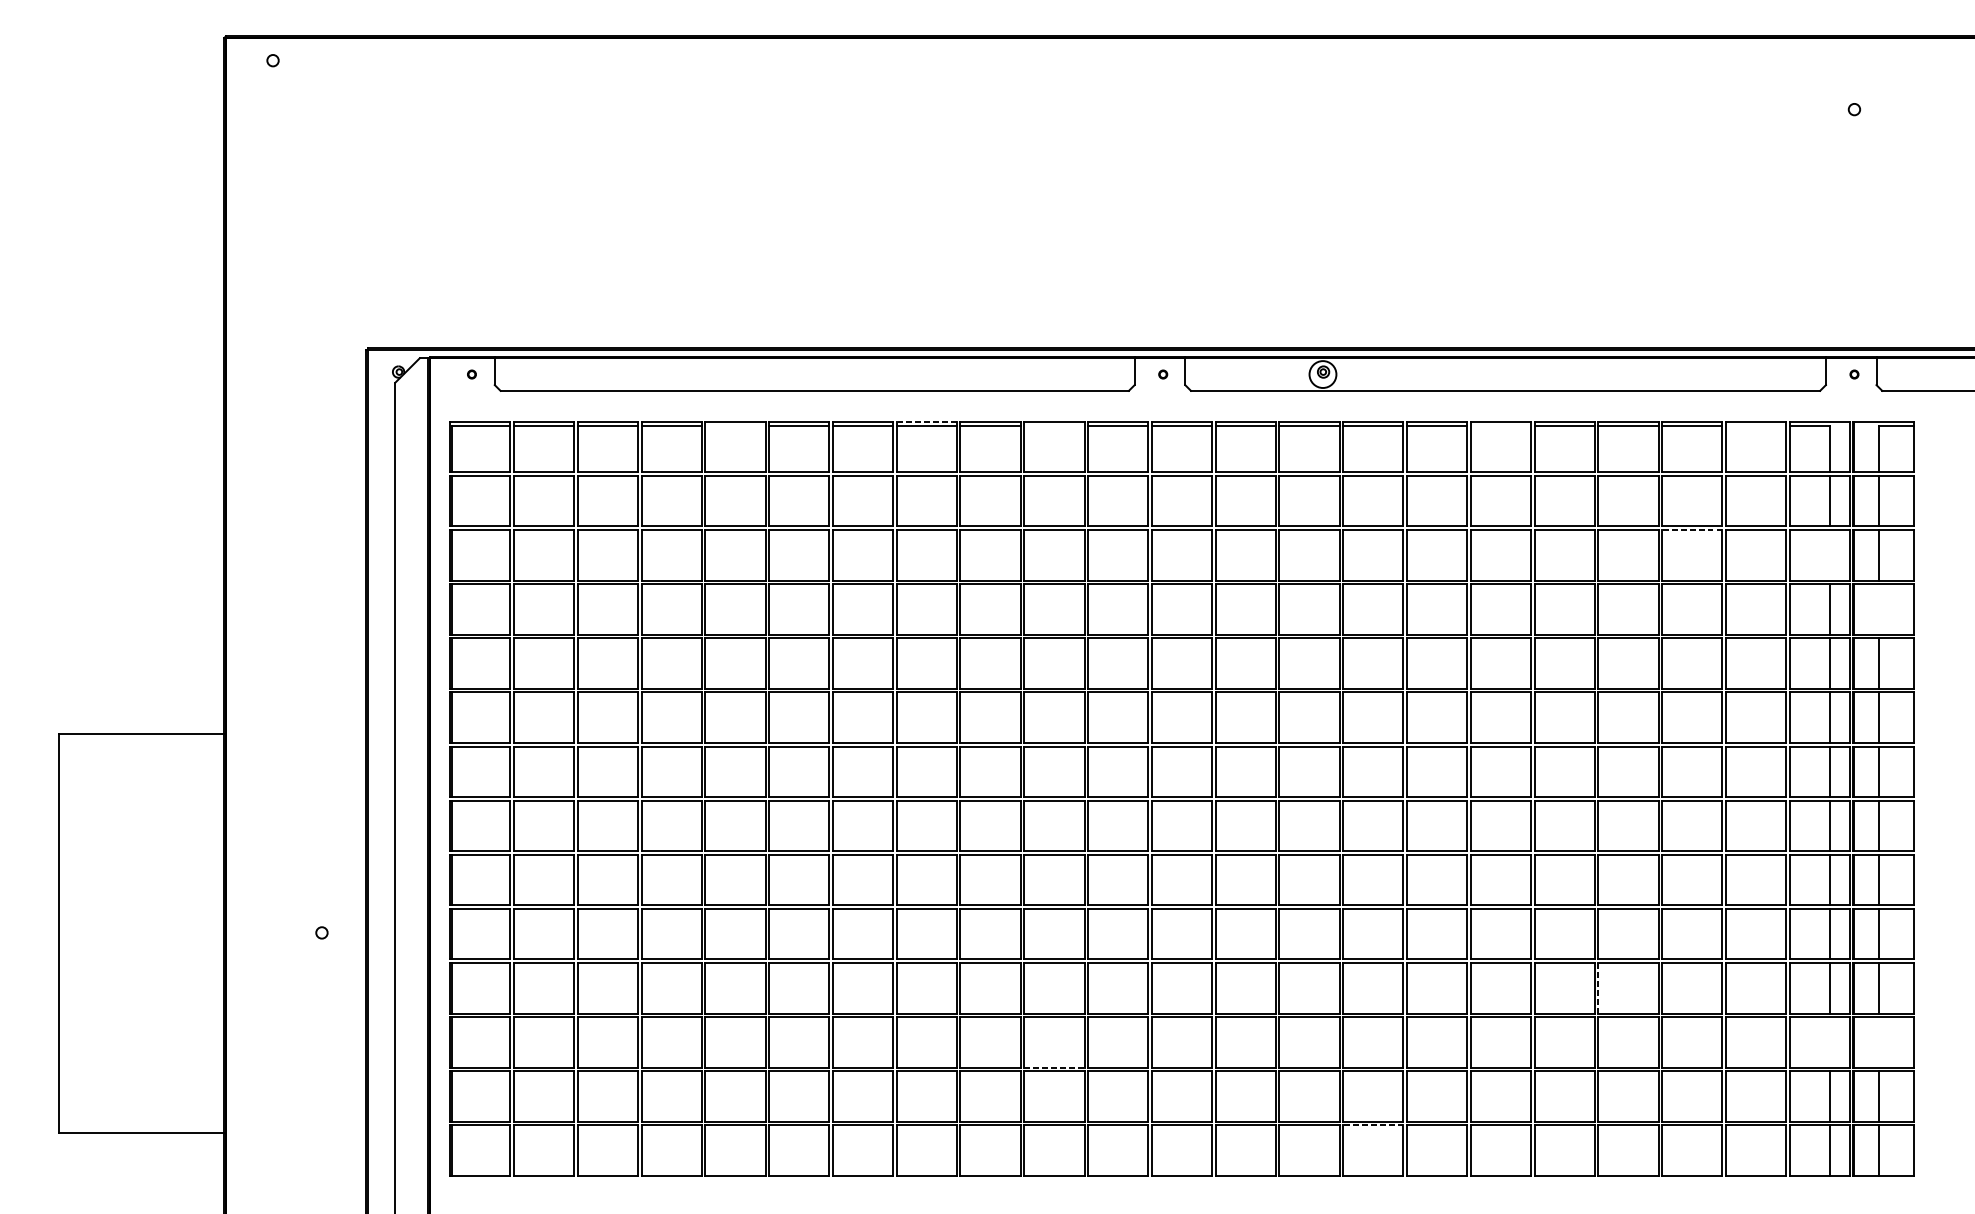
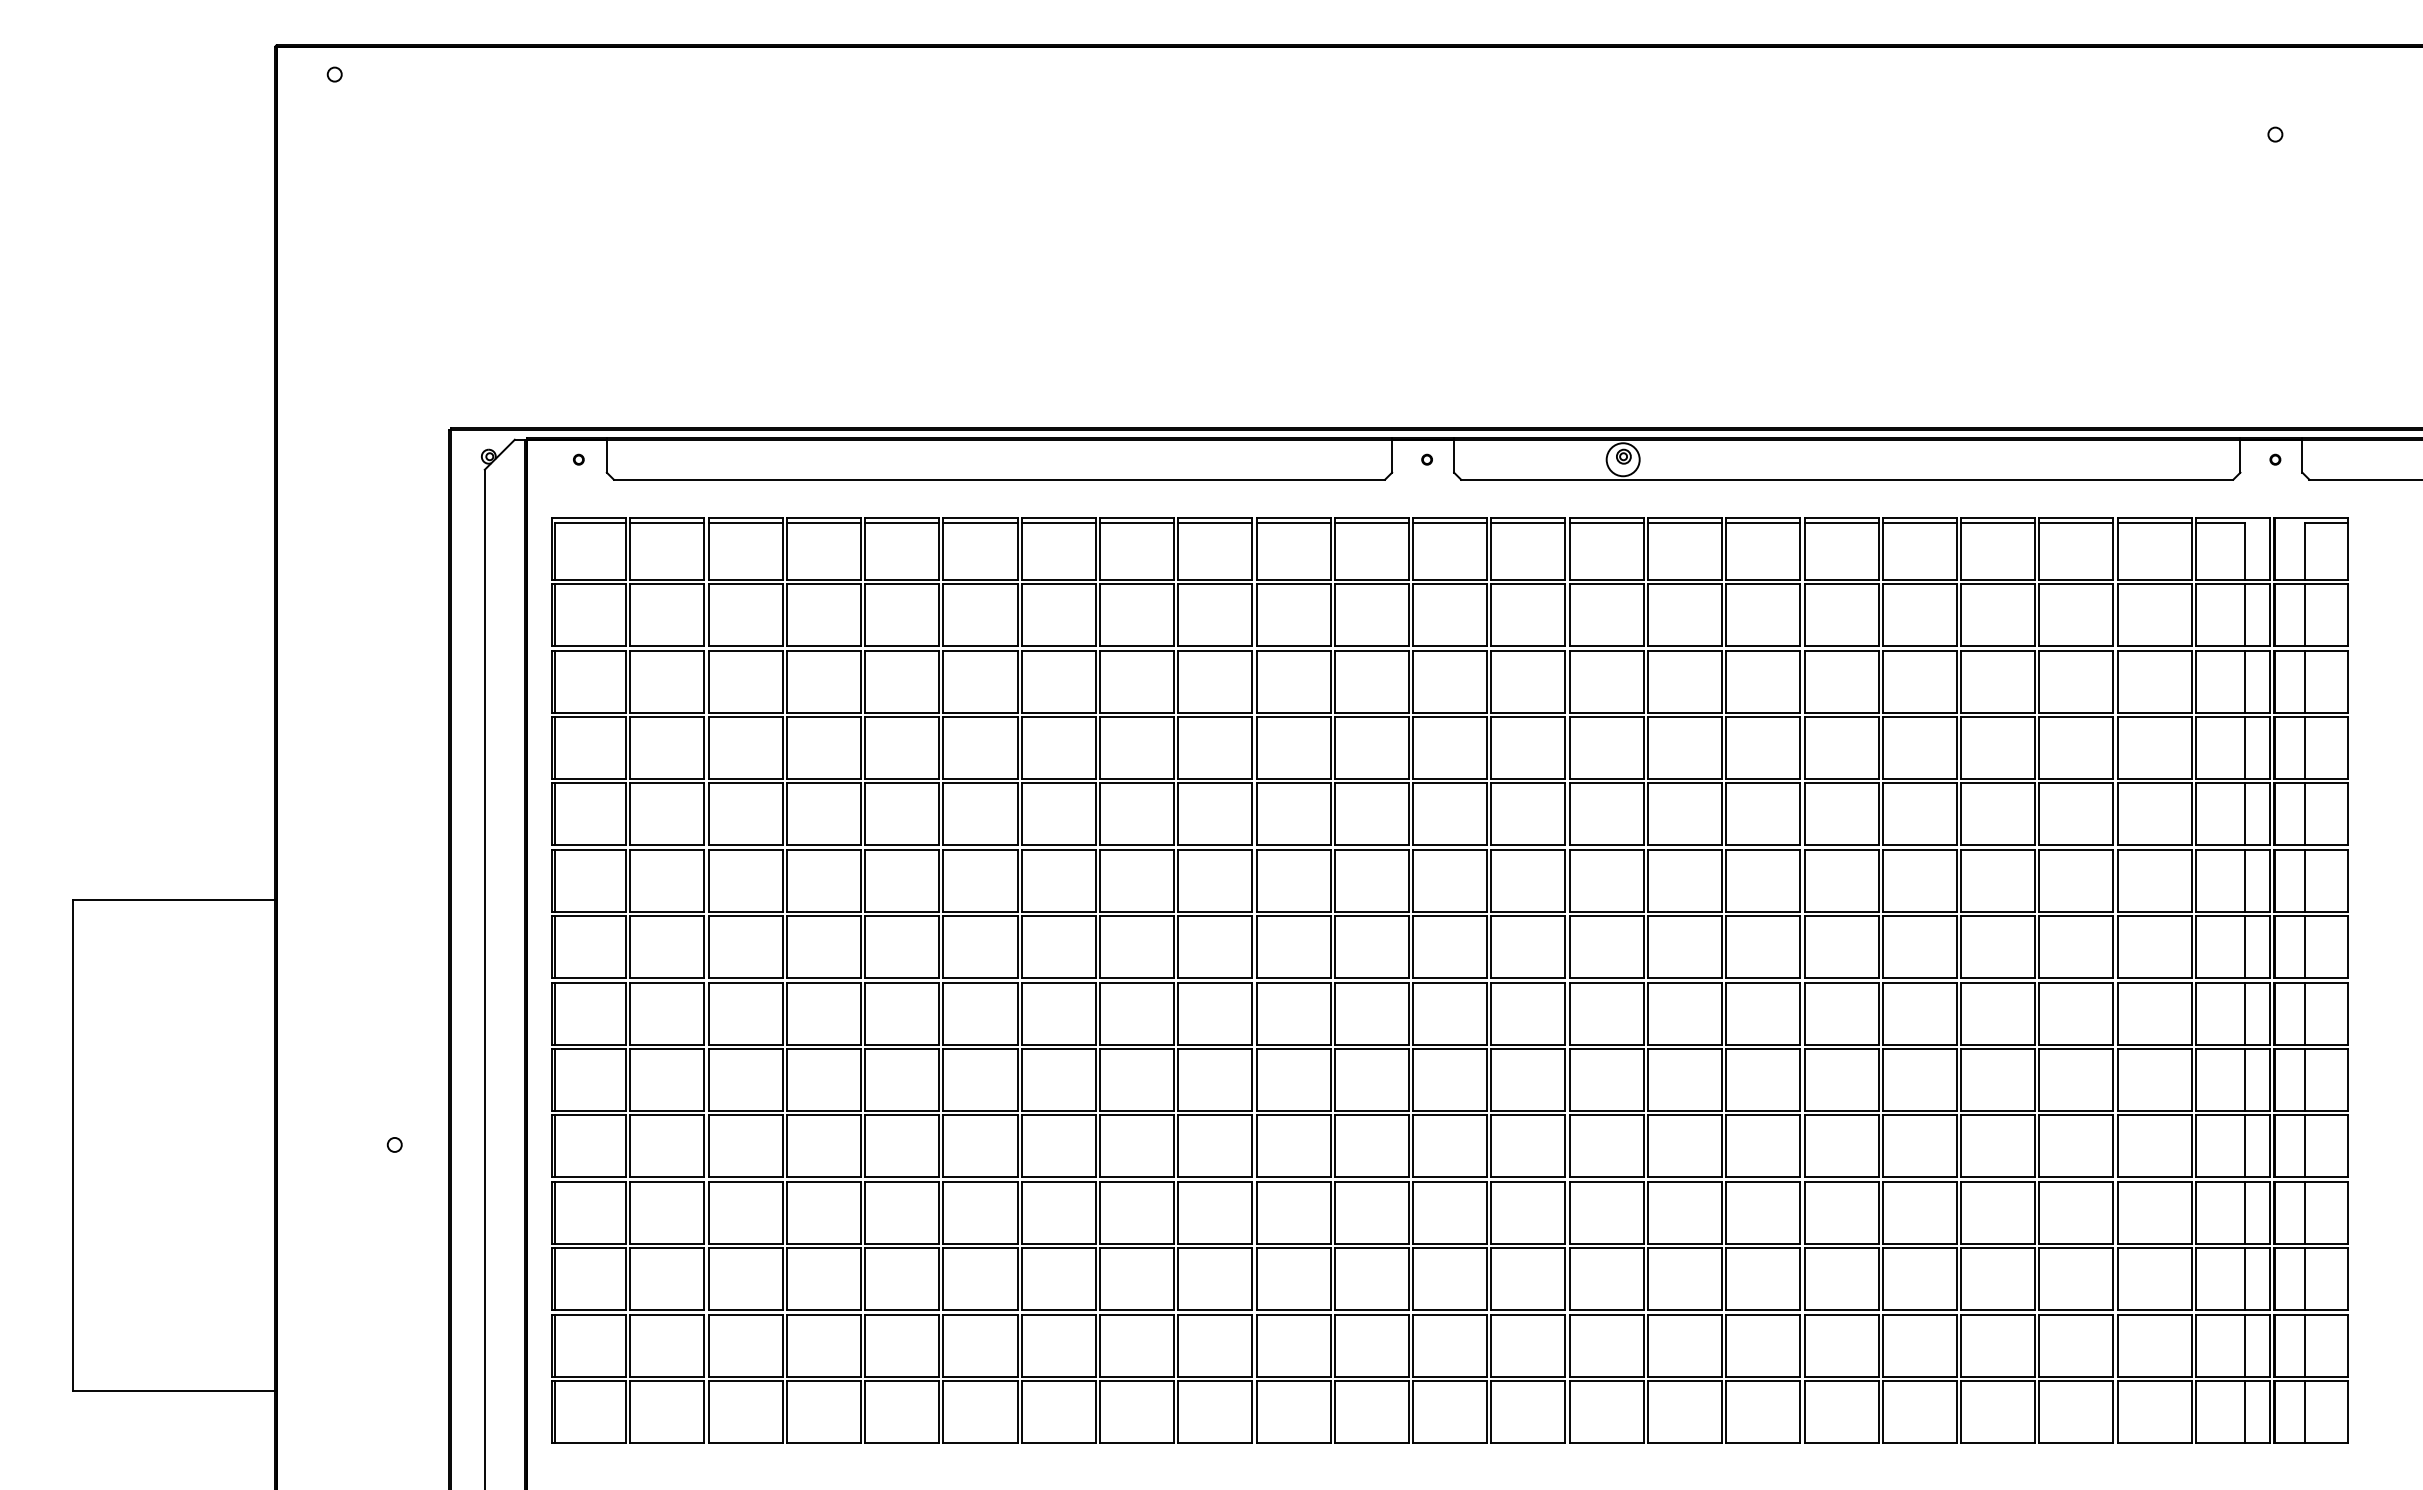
line: (926, 421) -> (1136, 517), dashed -> solid
line: (735, 425) -> (902, 522), added
line: (1054, 425) -> (1293, 522), added
line: (1500, 425) -> (1841, 522), added
line: (1755, 425) -> (2154, 522), added
line: (1691, 529) -> (2075, 650), dashed -> solid
line: (1830, 555) -> (2245, 681), added
line: (1879, 609) -> (2305, 747), added
line: (1598, 988) -> (1961, 1213), dashed -> solid
line: (1830, 1042) -> (2245, 1279), added
line: (1879, 1042) -> (2305, 1279), added
line: (1055, 1067) -> (1294, 1310), dashed -> solid
line: (1372, 1125) -> (1684, 1381), dashed -> solid

